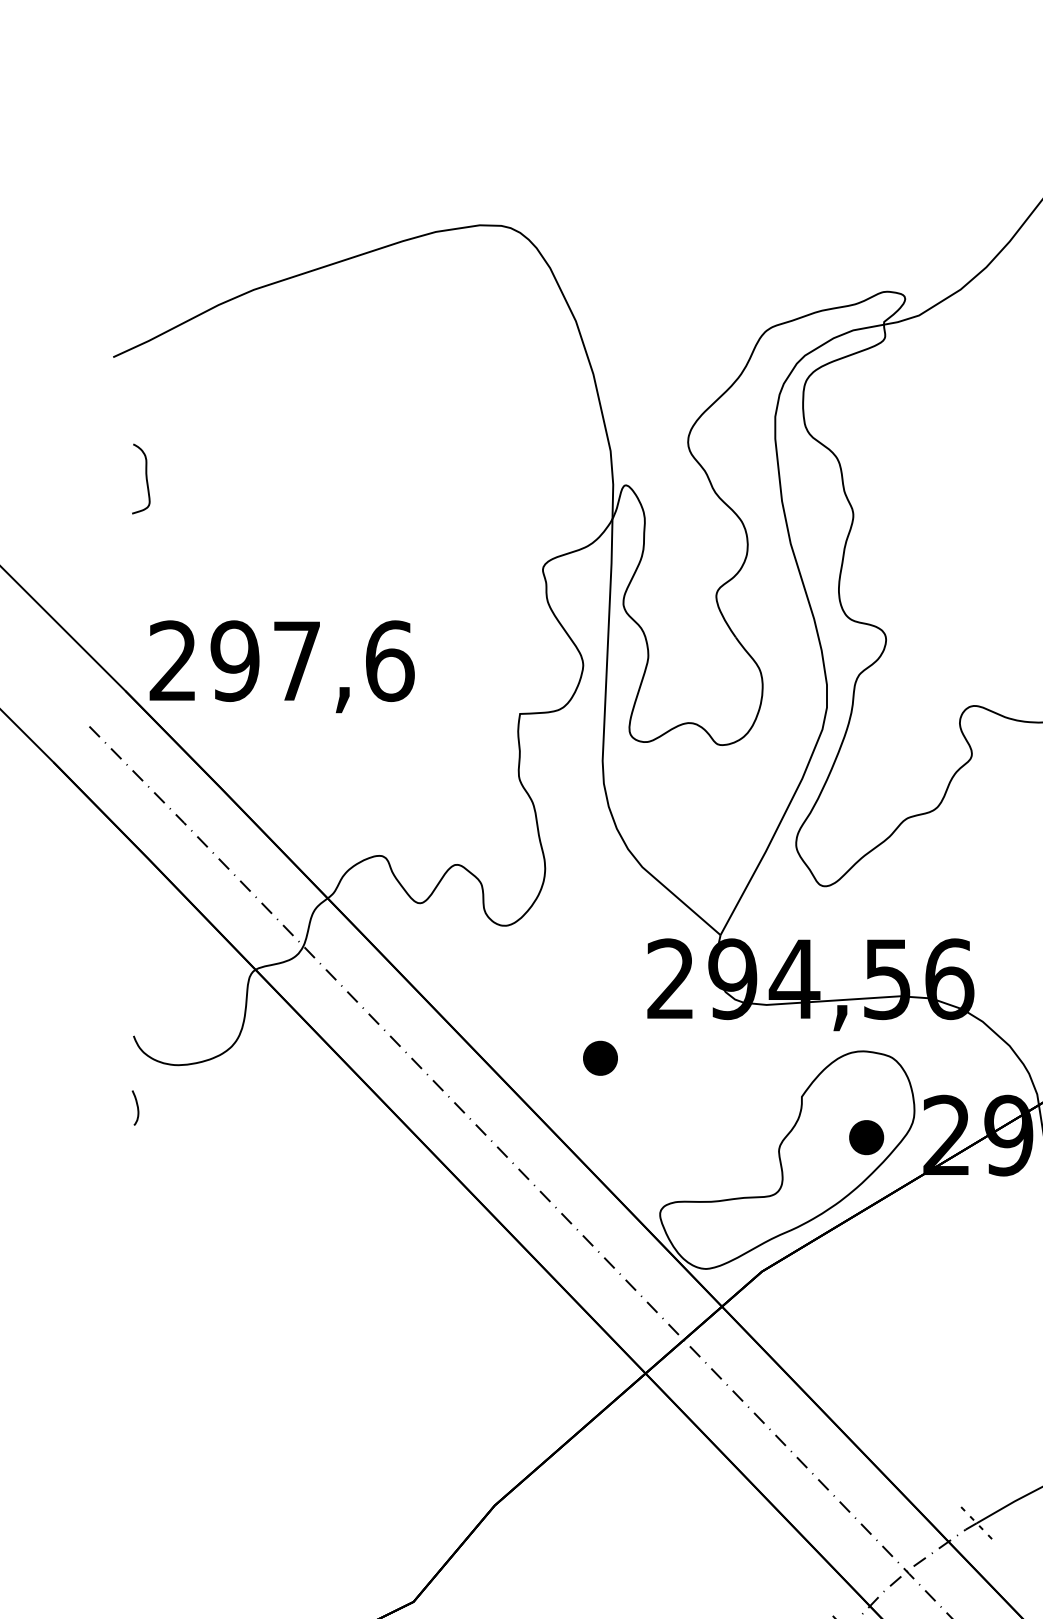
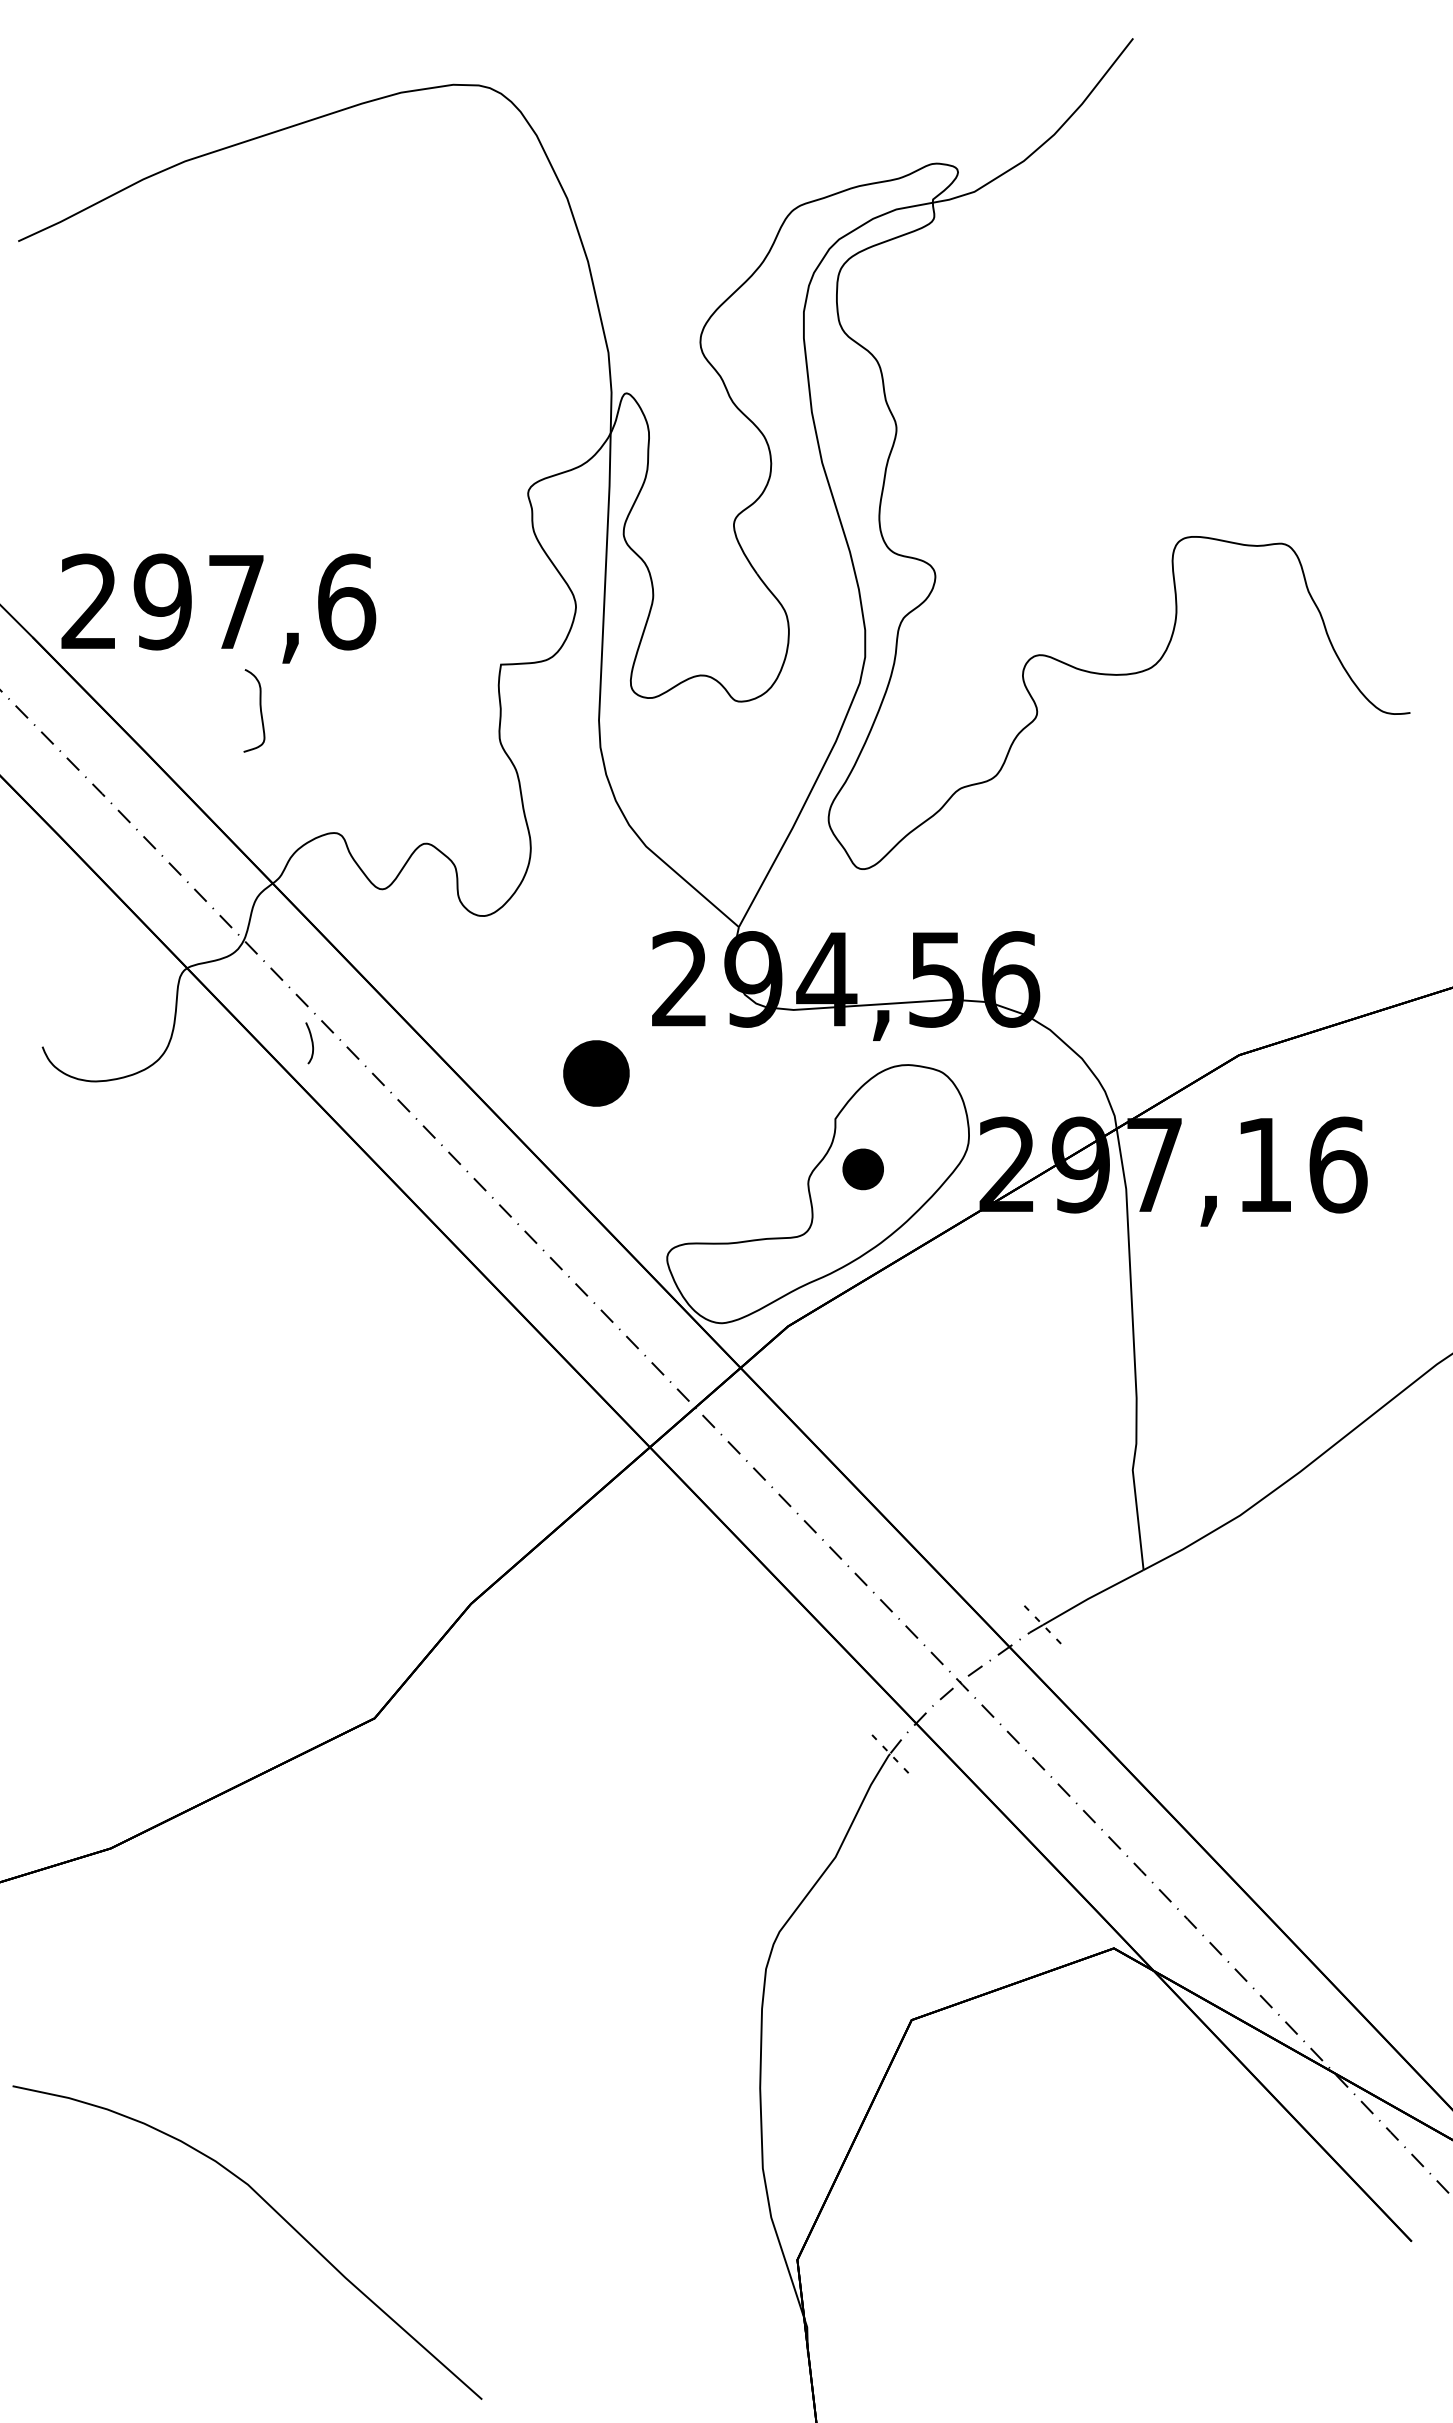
curve: (145, 477) -> (259, 708), moved
part: (600, 1057) -> (596, 1072), size x1.6
curve: (137, 1108) -> (311, 1043), moved
part: (865, 1137) -> (862, 1169), moved

